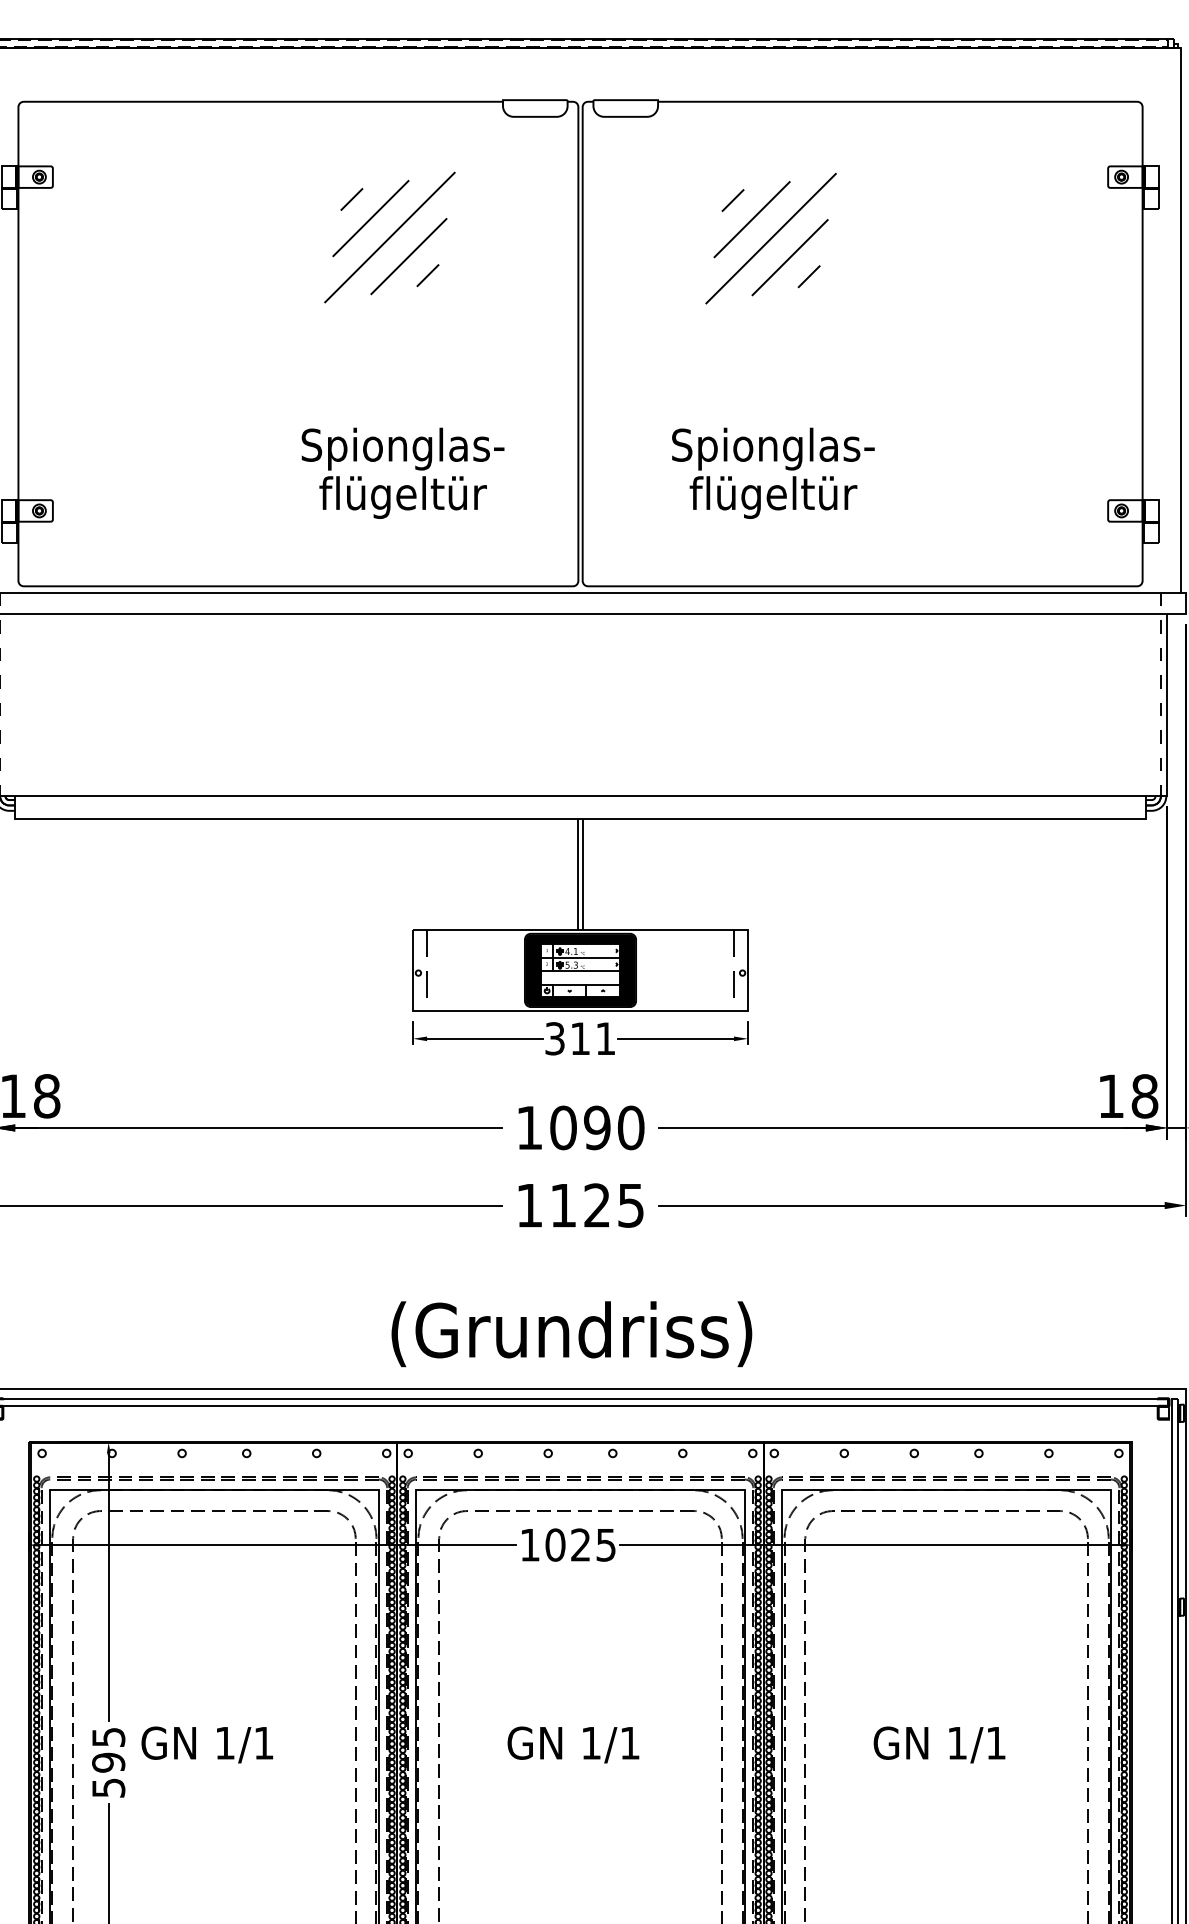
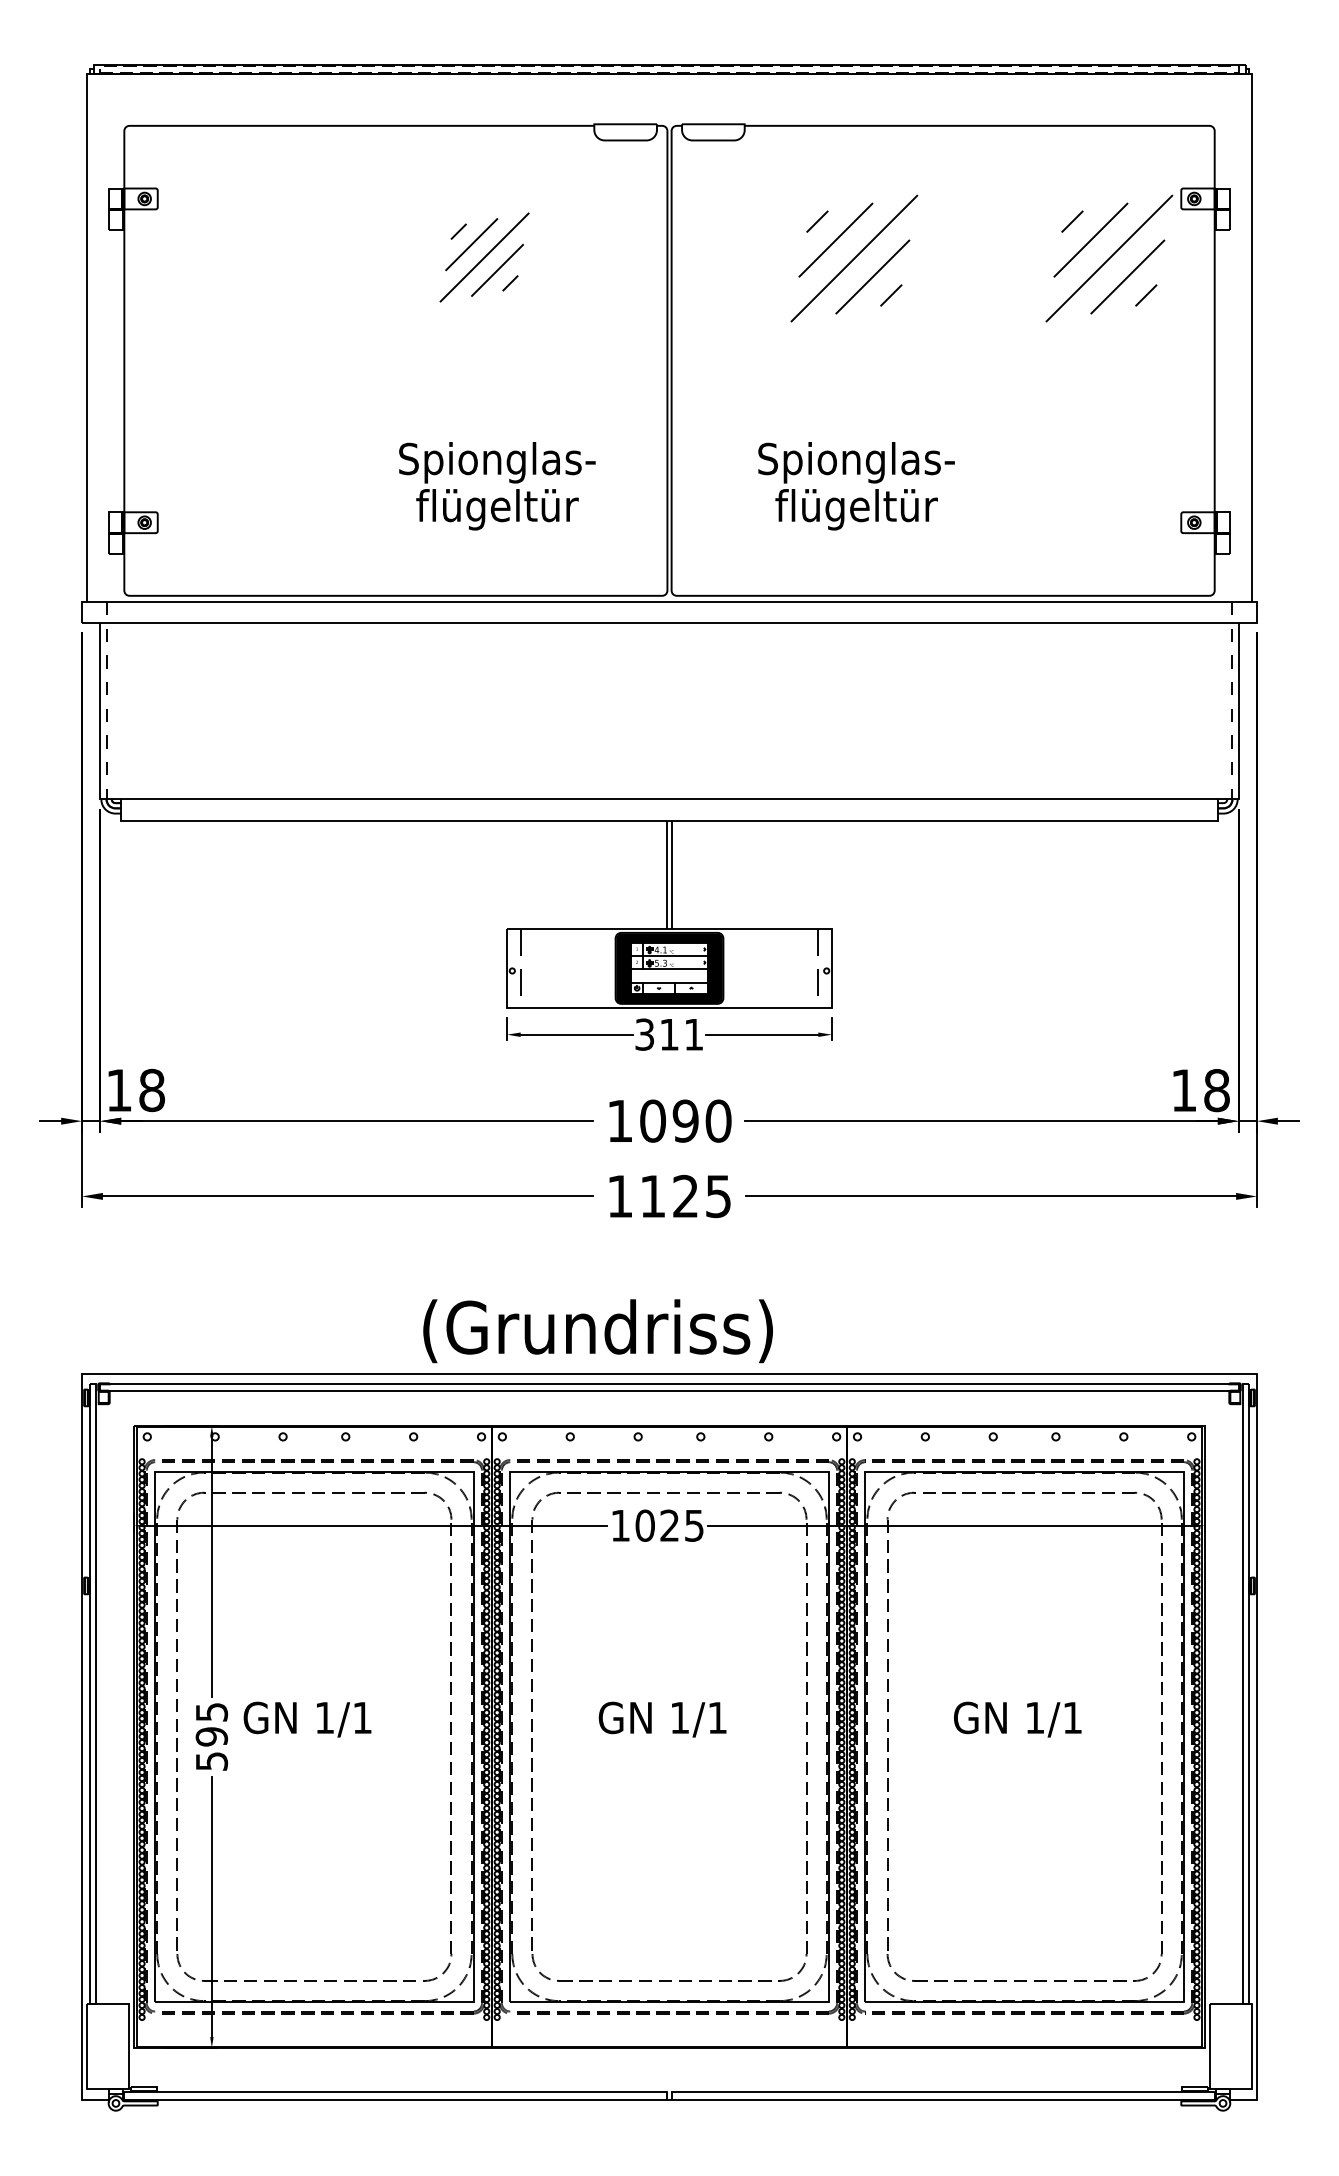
part: (389, 237) -> (484, 257), size x0.7
part: (1034, 238) -> (1109, 258), added
text: (571, 1334) -> (597, 1331), moved

